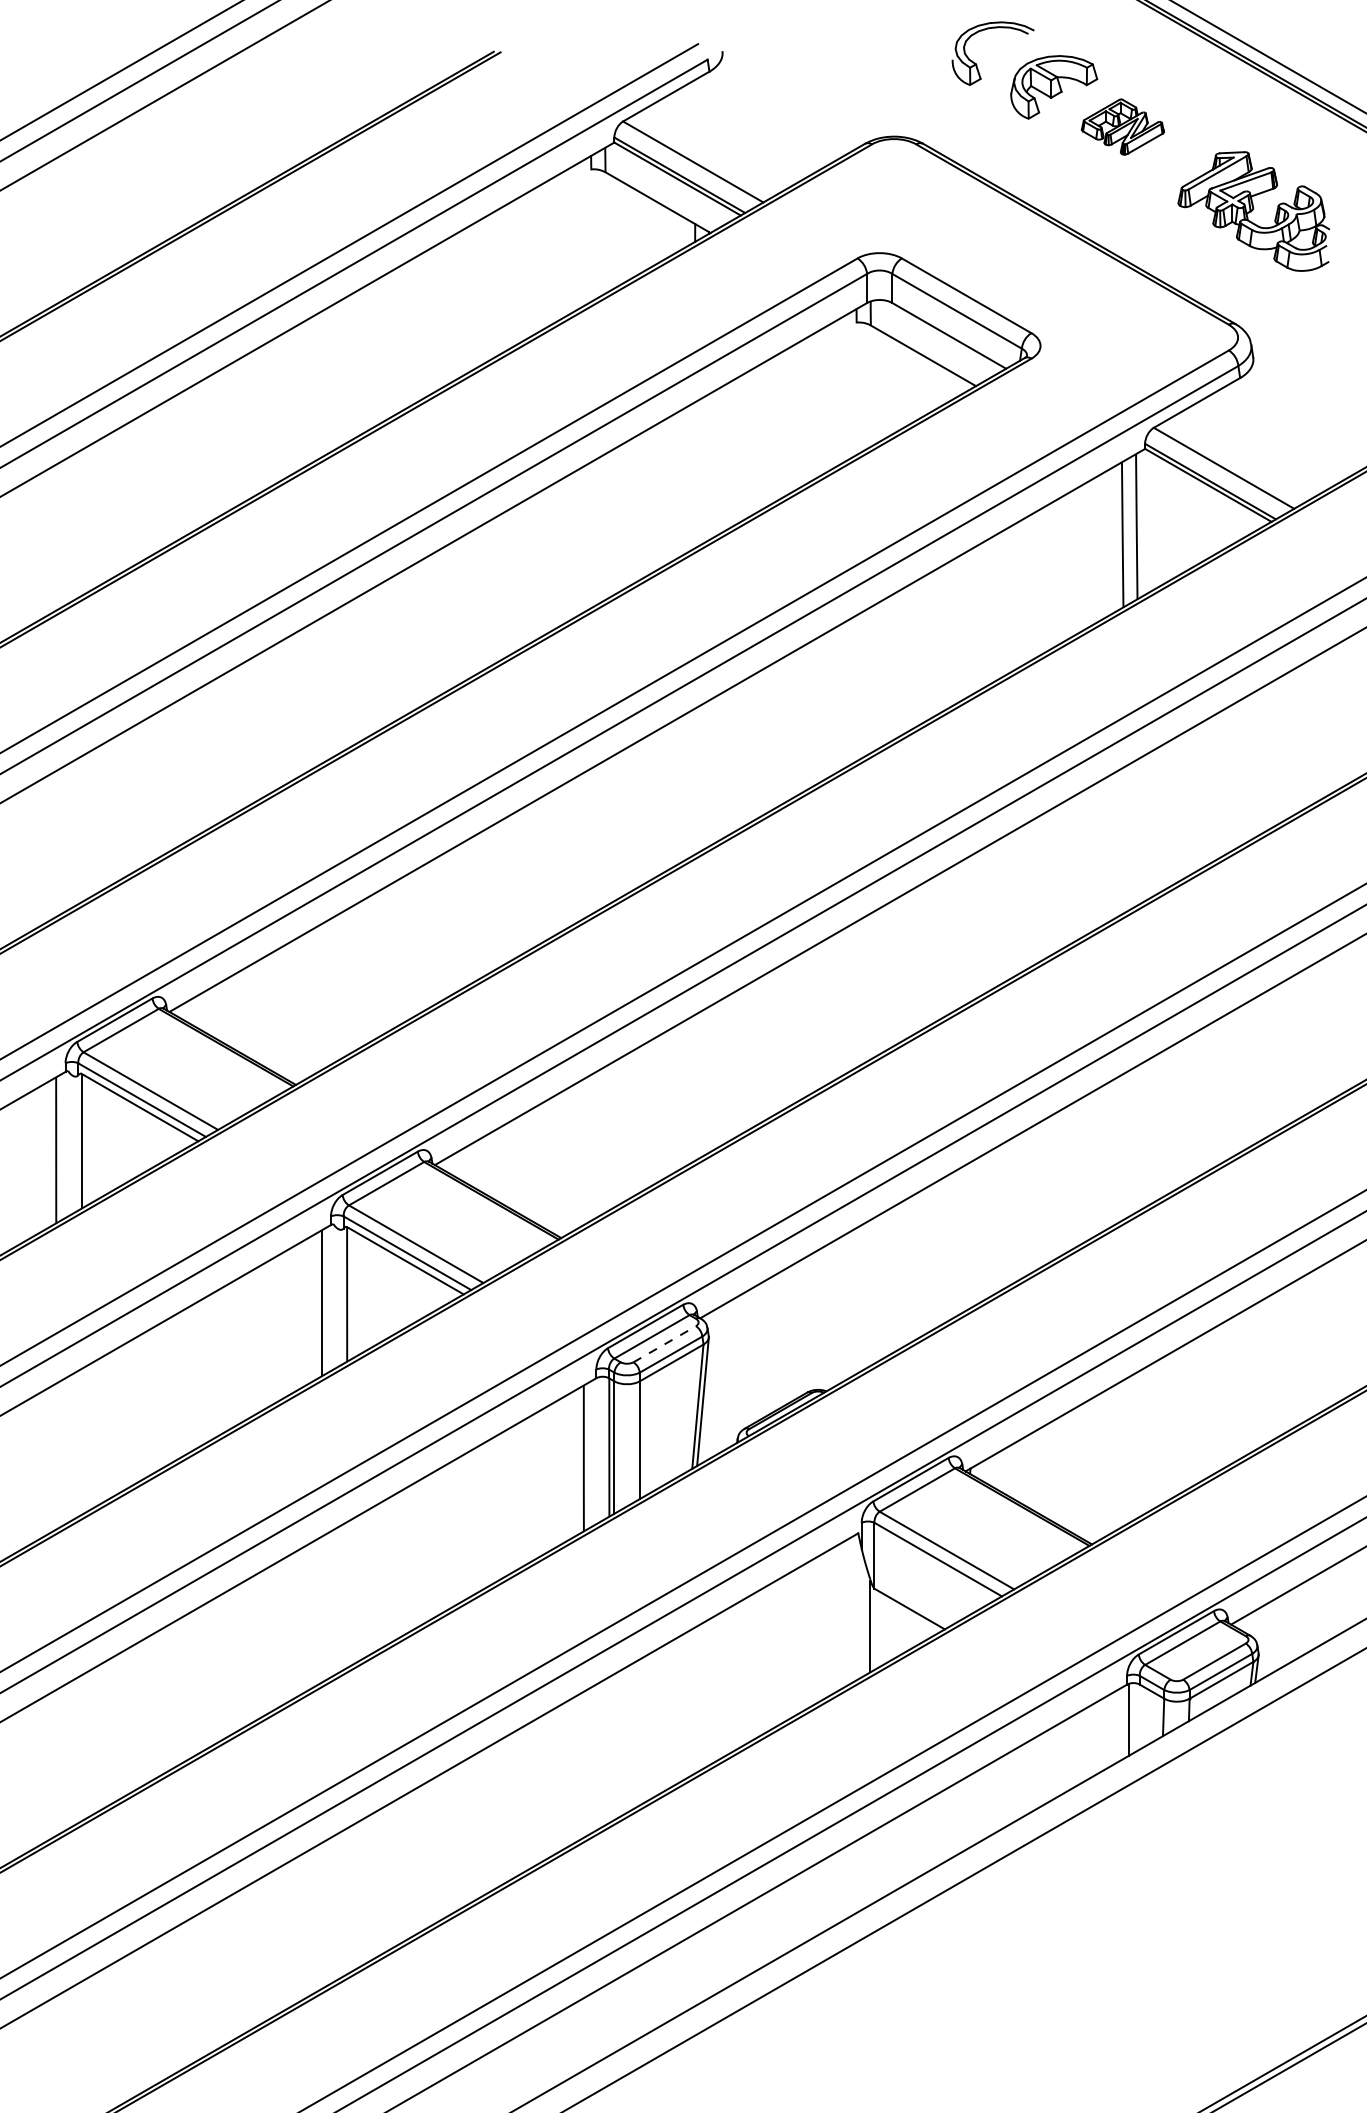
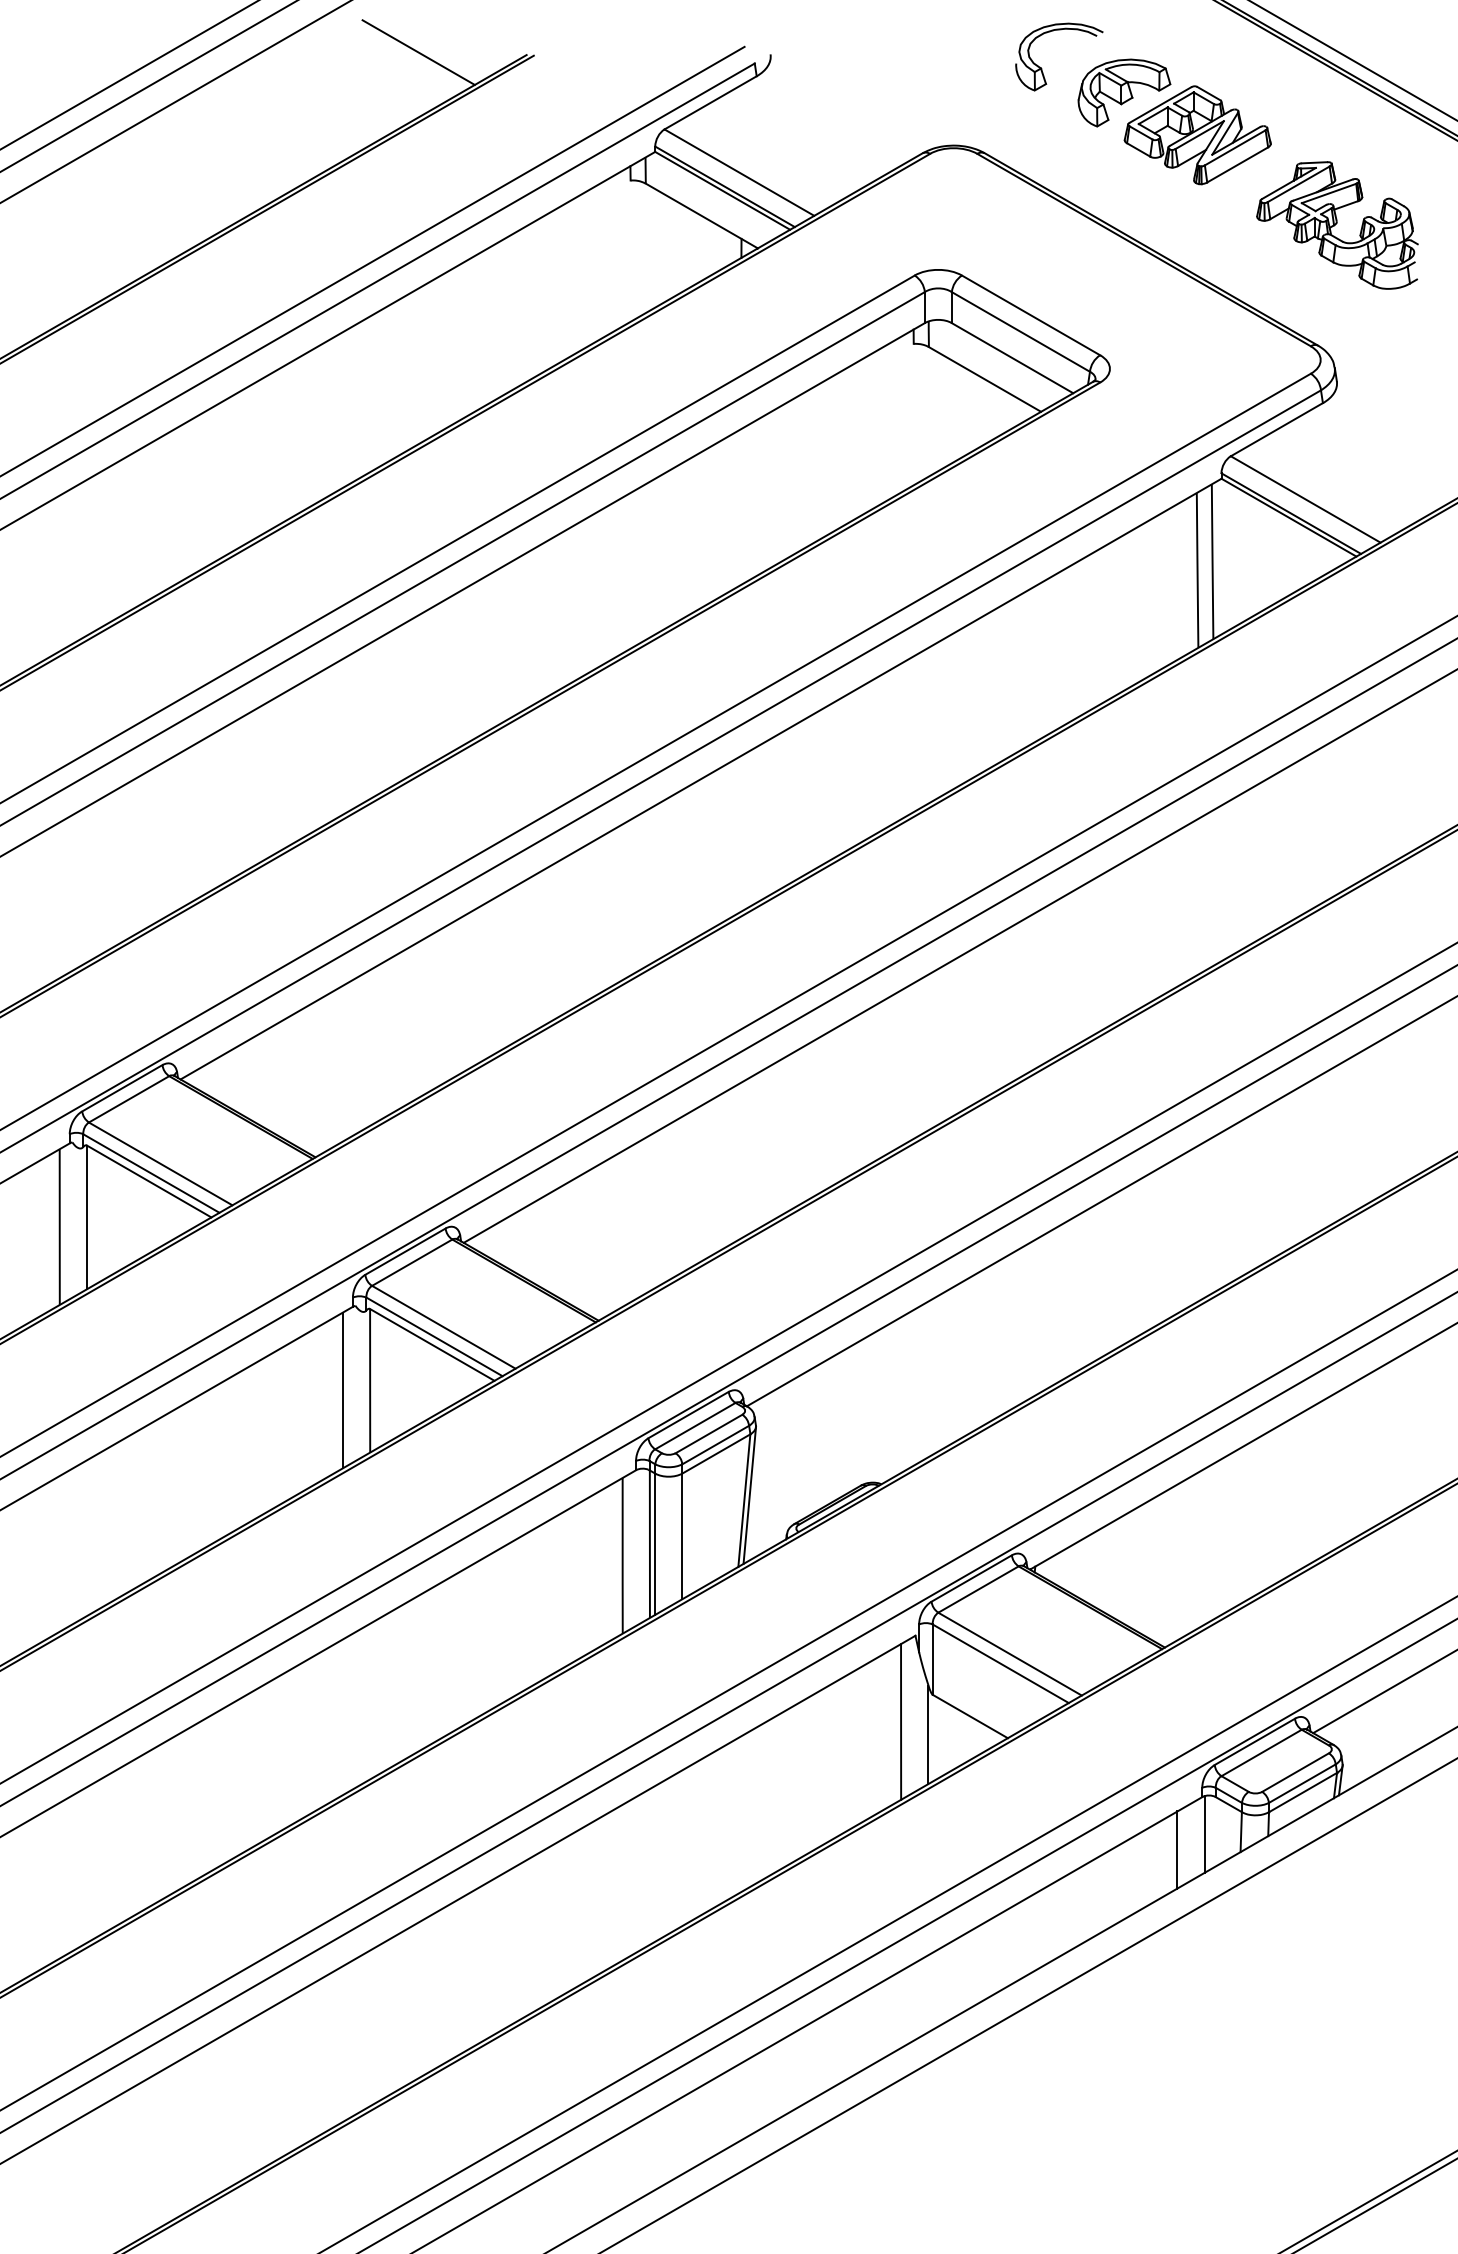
line: (392, 49) -> (418, 52), added
part: (1122, 126) -> (1197, 134), size x1.67
line: (665, 1344) -> (709, 1434), dashed -> solid
line: (844, 1614) -> (900, 1722), added
line: (1103, 1734) -> (1177, 1850), added

